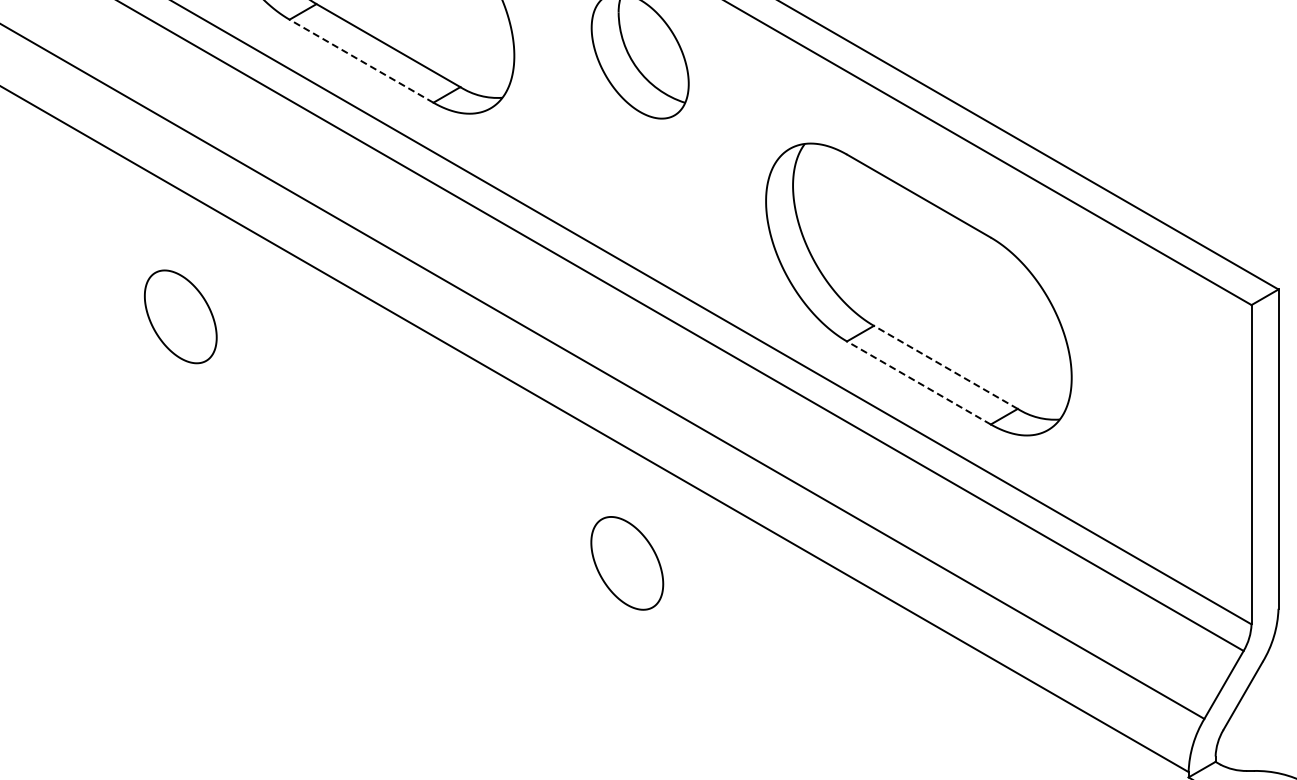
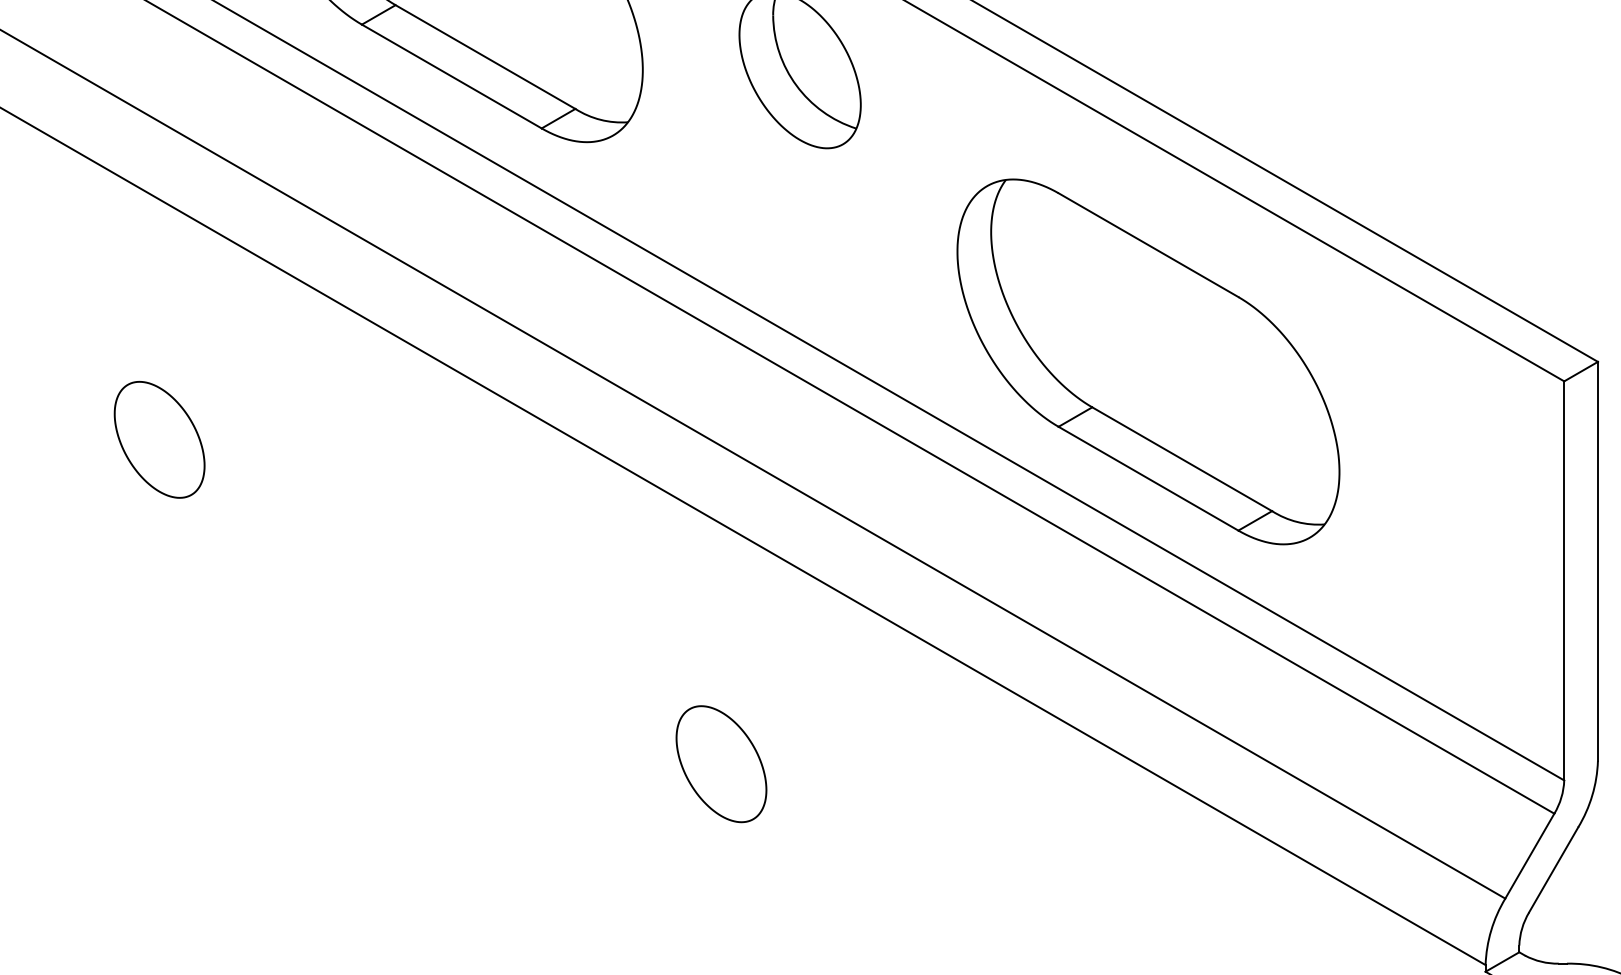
line: (361, 60) -> (451, 75), dashed -> solid
part: (180, 316) -> (159, 439), moved
line: (945, 367) -> (1181, 459), dashed -> solid
line: (918, 382) -> (1147, 478), dashed -> solid
part: (627, 563) -> (721, 764), moved

